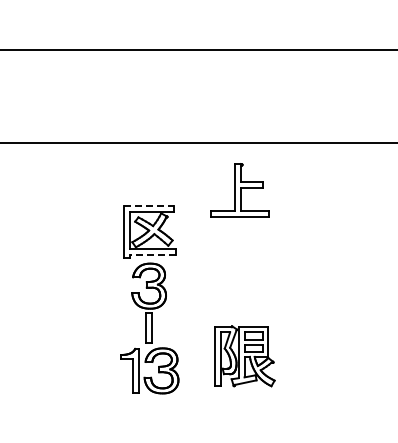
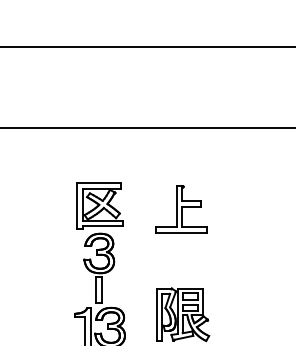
part: (239, 190) -> (180, 209), moved
line: (149, 206) -> (99, 183), dashed -> solid
line: (153, 255) -> (103, 226), dashed -> solid

